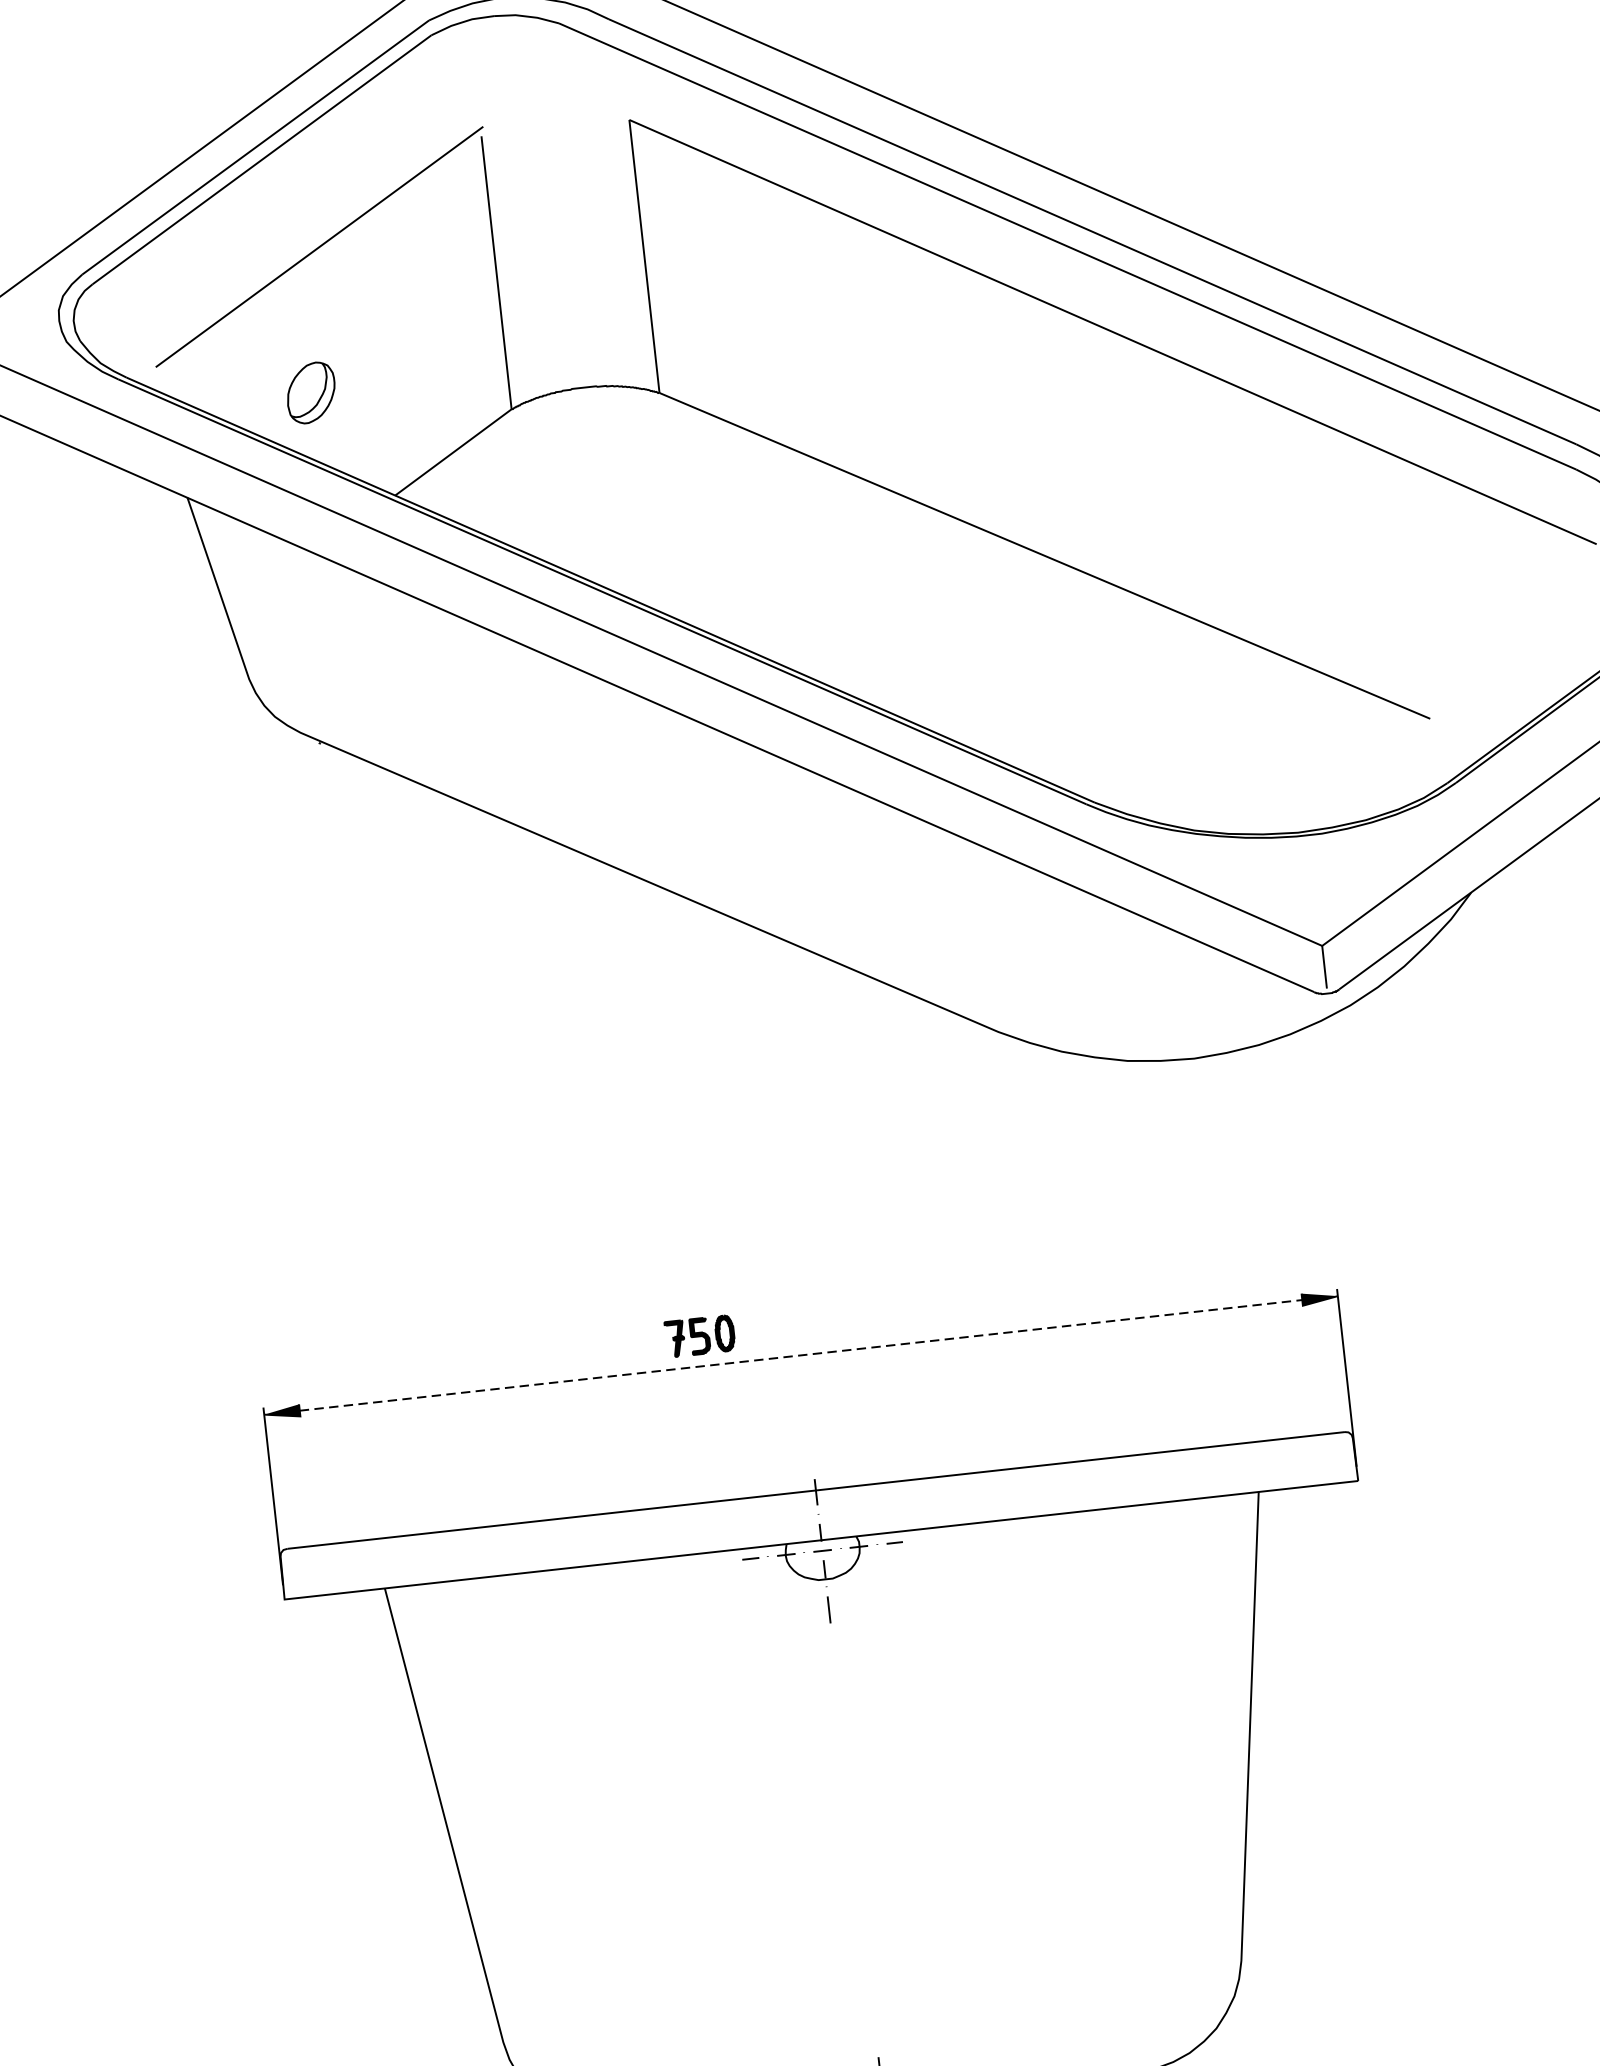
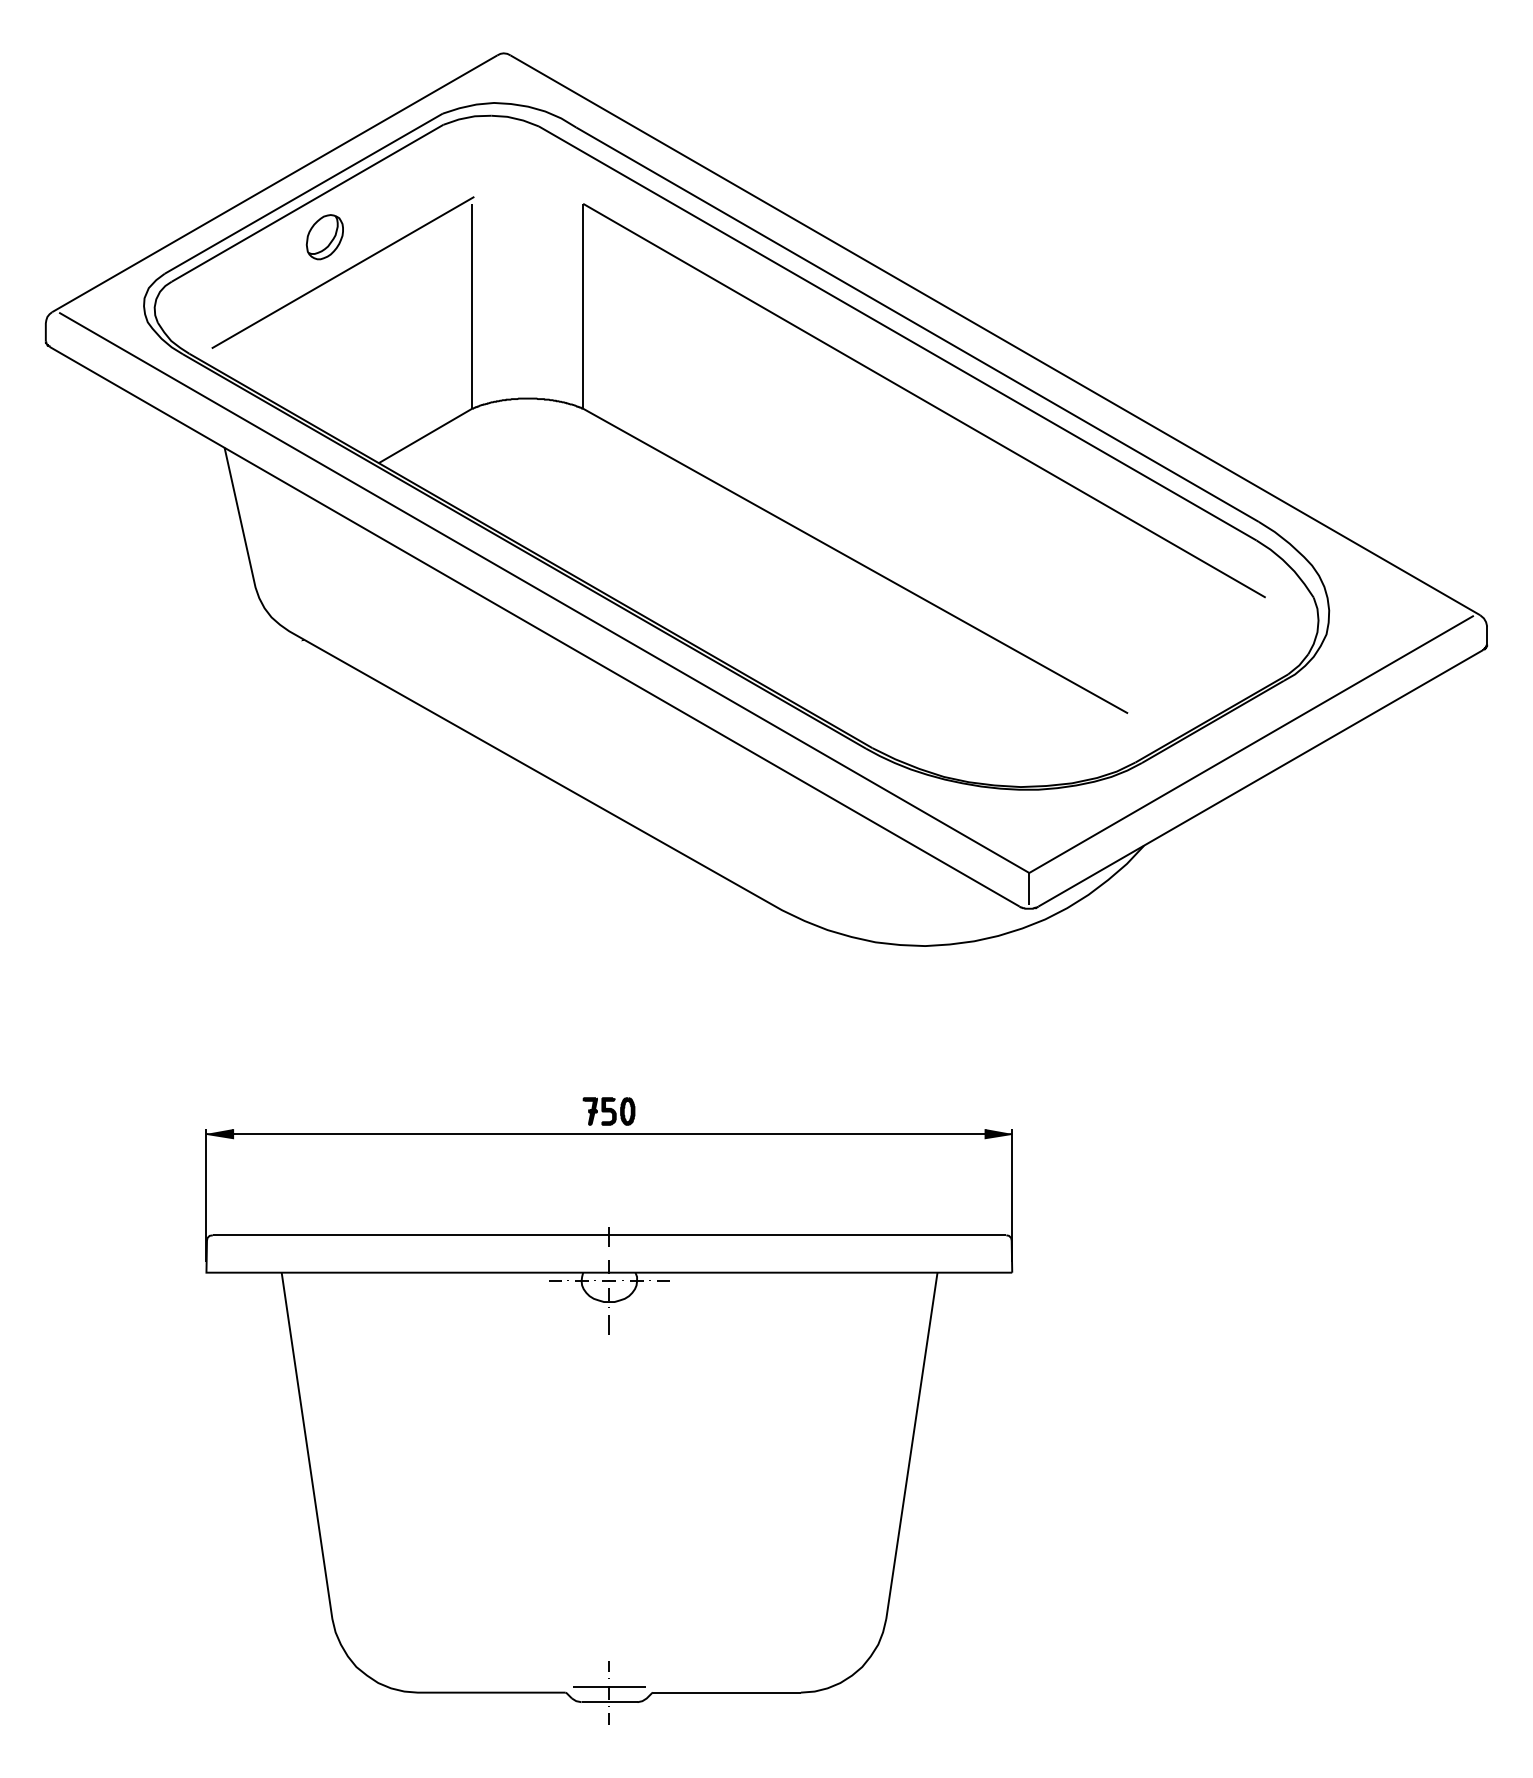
part: (310, 393) -> (324, 237), moved
part: (699, 1336) -> (608, 1111), moved
line: (801, 1354) -> (609, 1133), dashed -> solid

